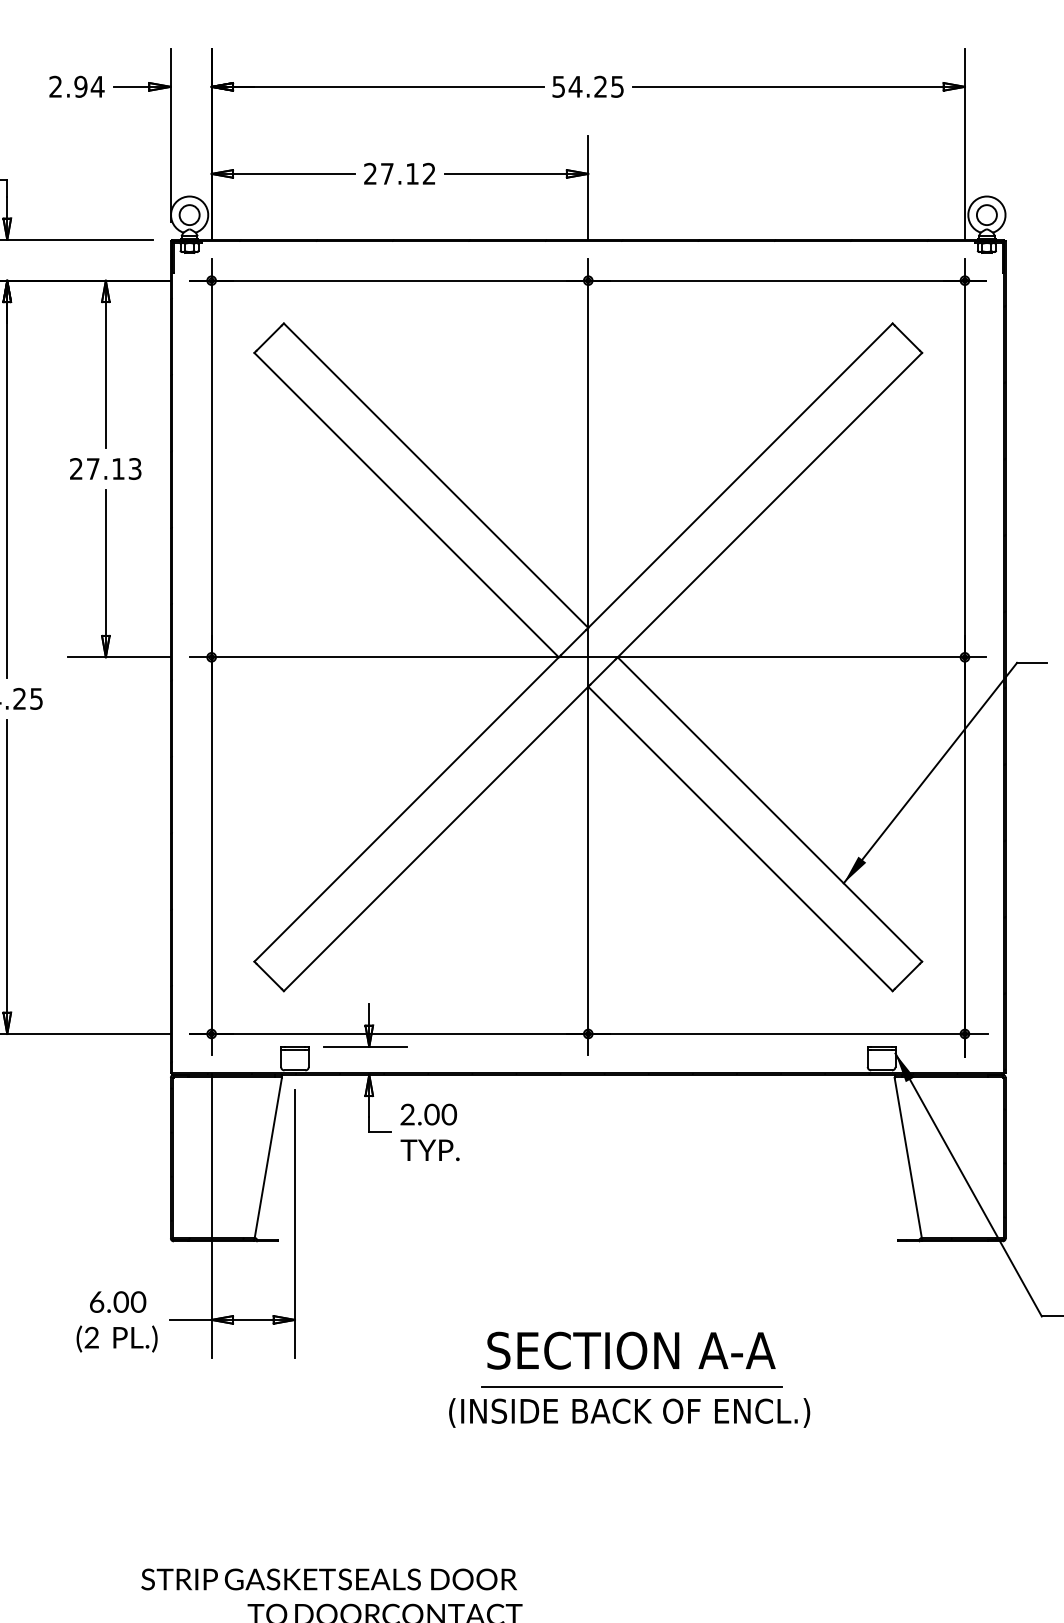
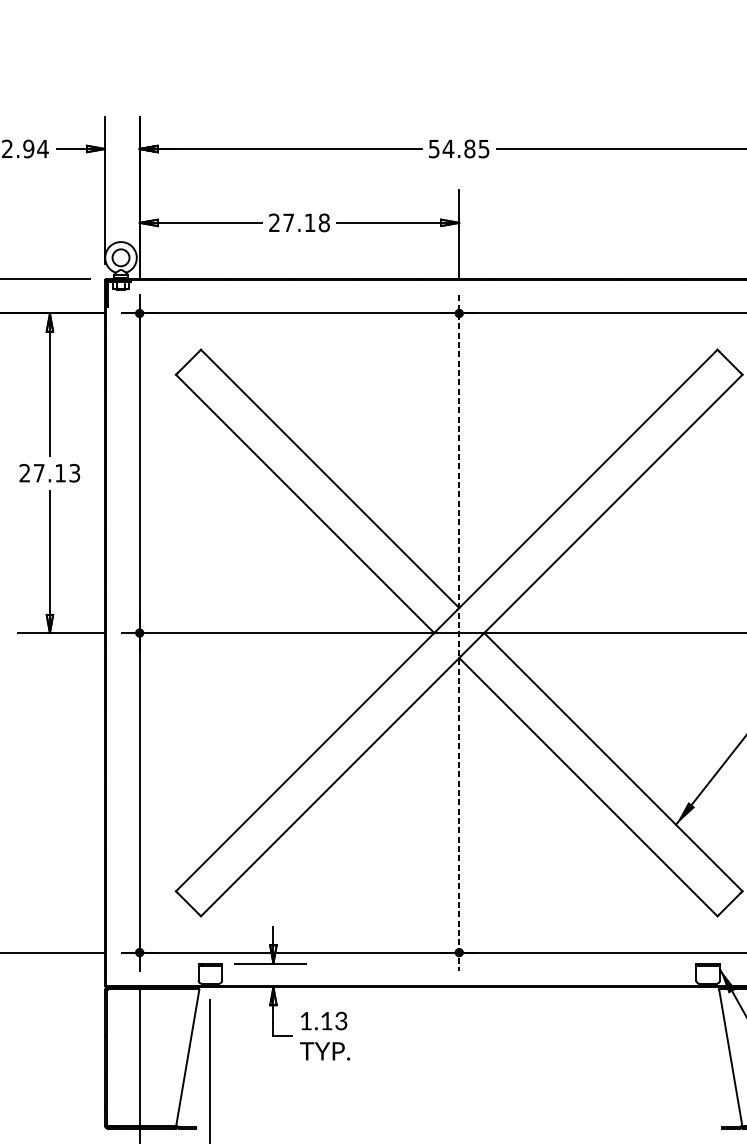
text: (600, 86) -> (469, 148), 54.25 -> 54.85
text: (428, 173) -> (323, 222), 27.12 -> 27.18
line: (588, 657) -> (459, 633), solid -> dashed
text: (428, 1114) -> (323, 1020), 2.00 -> 1.13

